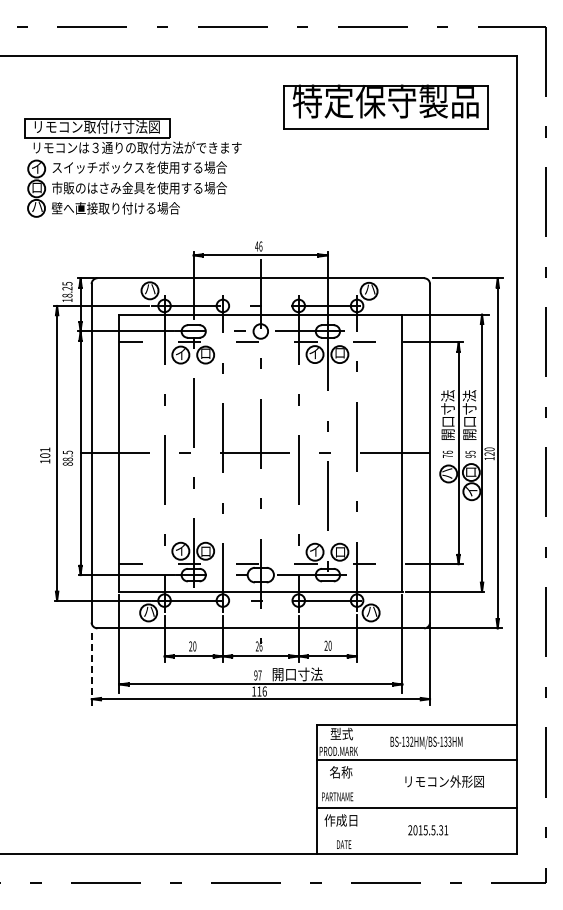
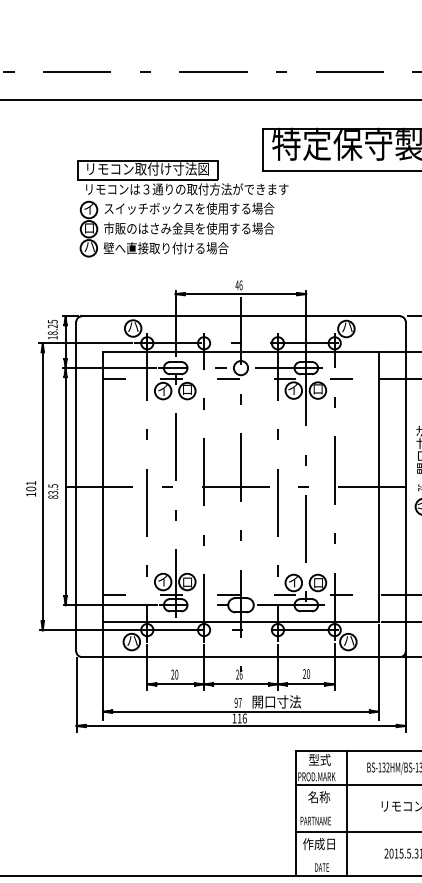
part: (132, 167) -> (182, 208), moved
text: (67, 459) -> (52, 492), 88.5 -> 83.5
line: (91, 666) -> (76, 694), dashed -> solid
line: (369, 789) -> (346, 813), added

